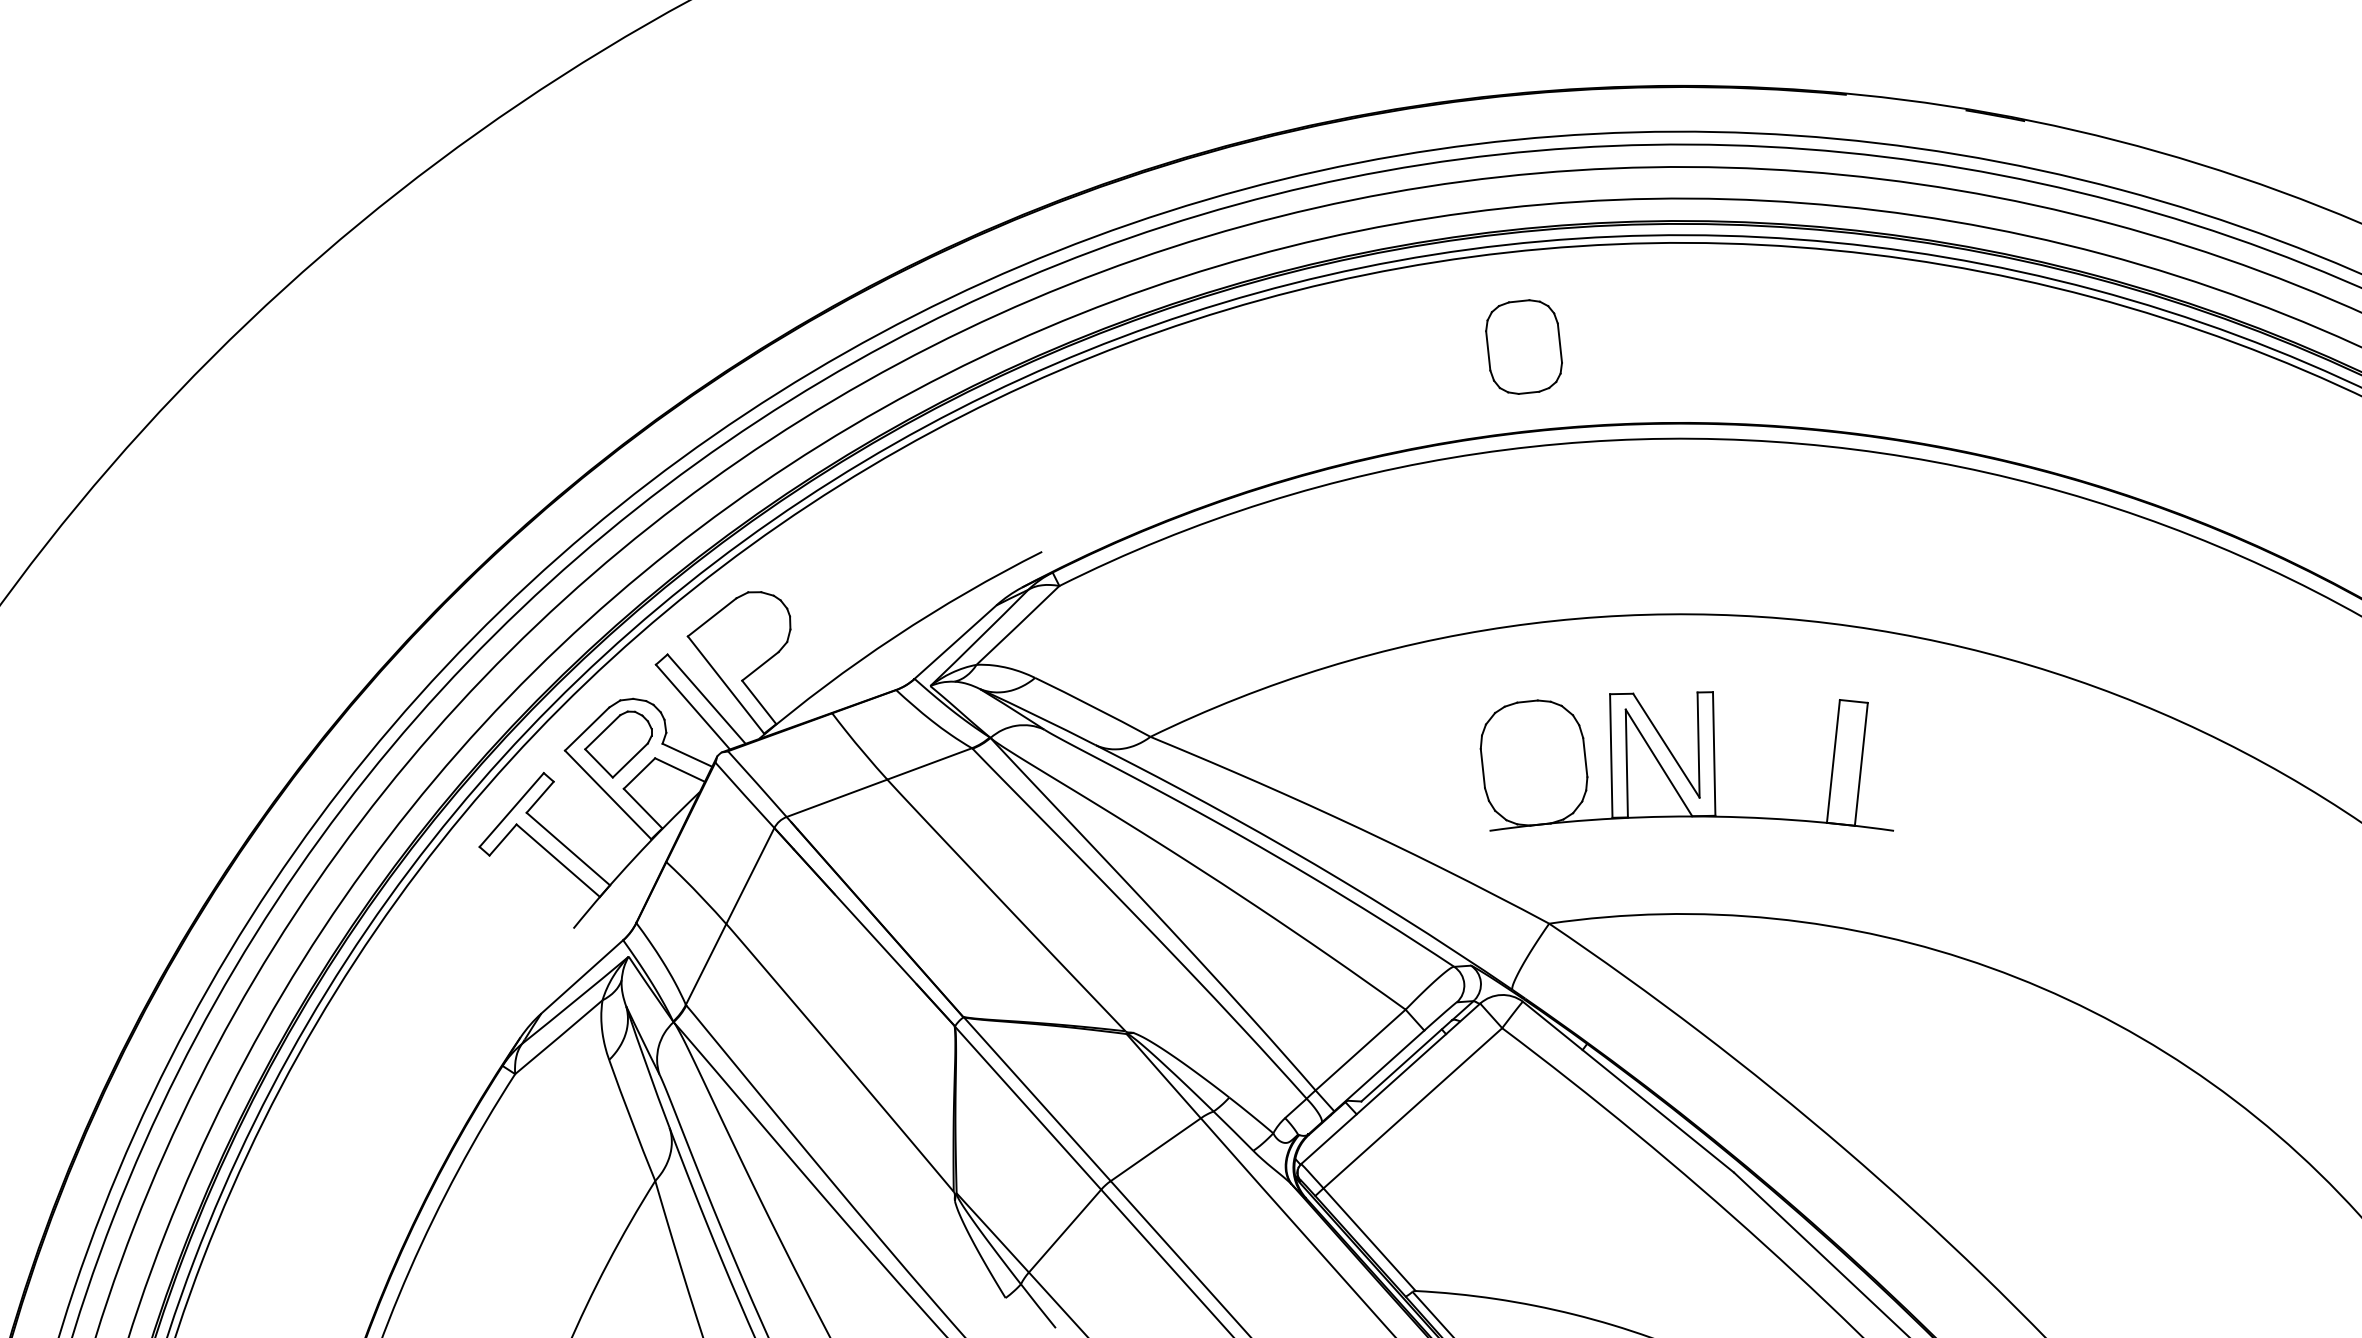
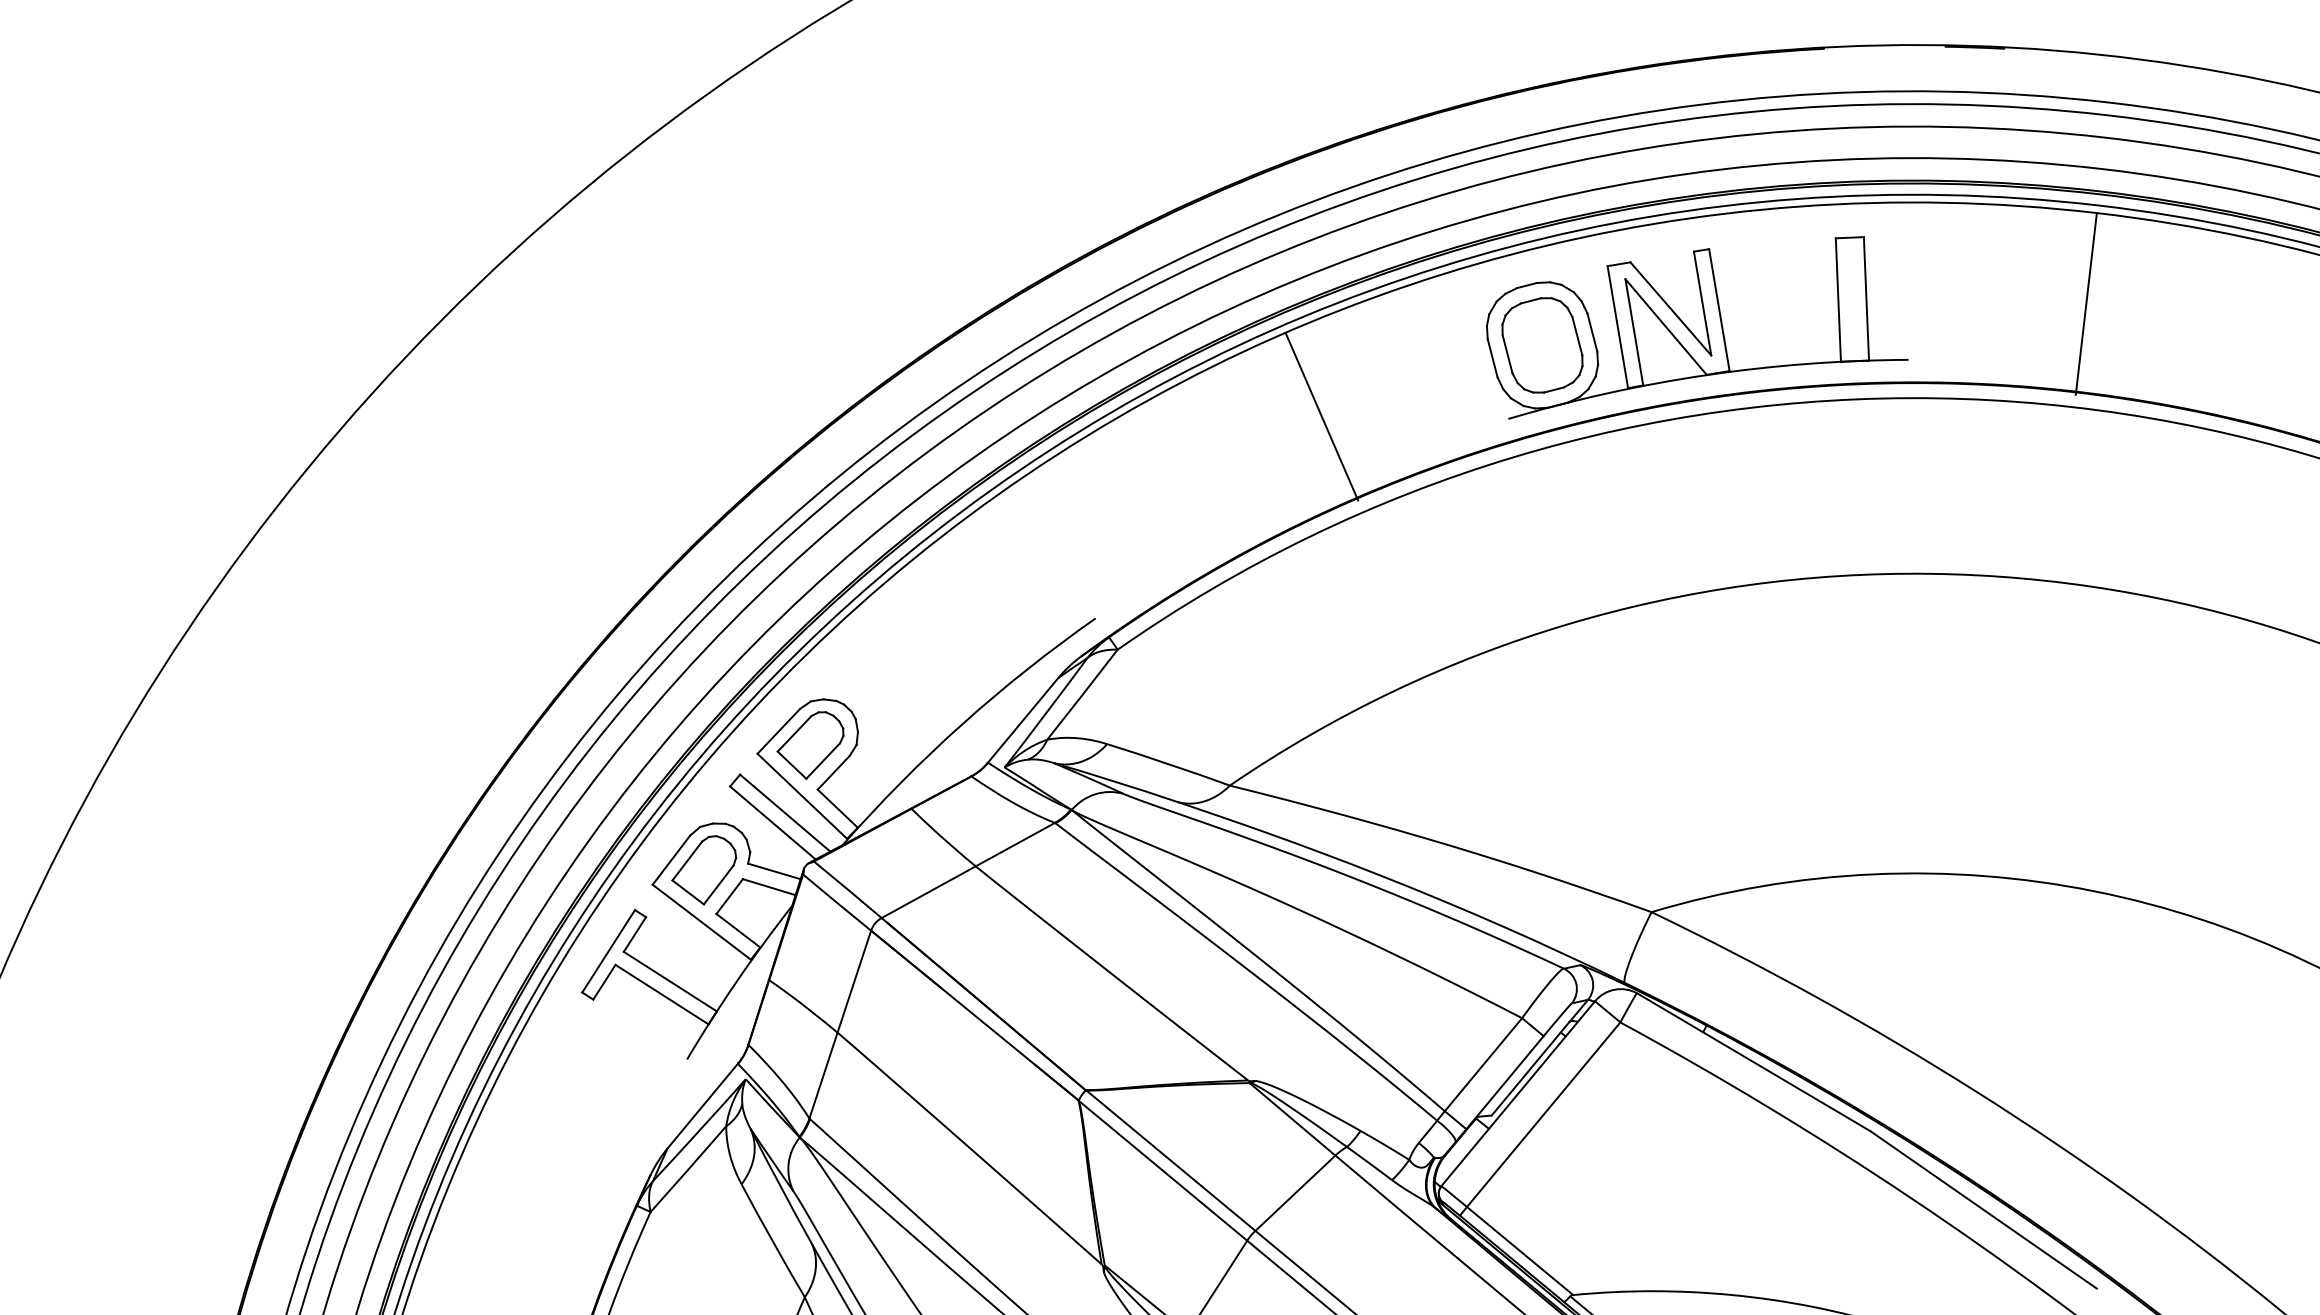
line: (1295, 385) -> (1321, 416), added
line: (2067, 385) -> (2085, 304), added
part: (742, 636) -> (811, 745), added
part: (1680, 765) -> (1687, 326), moved

